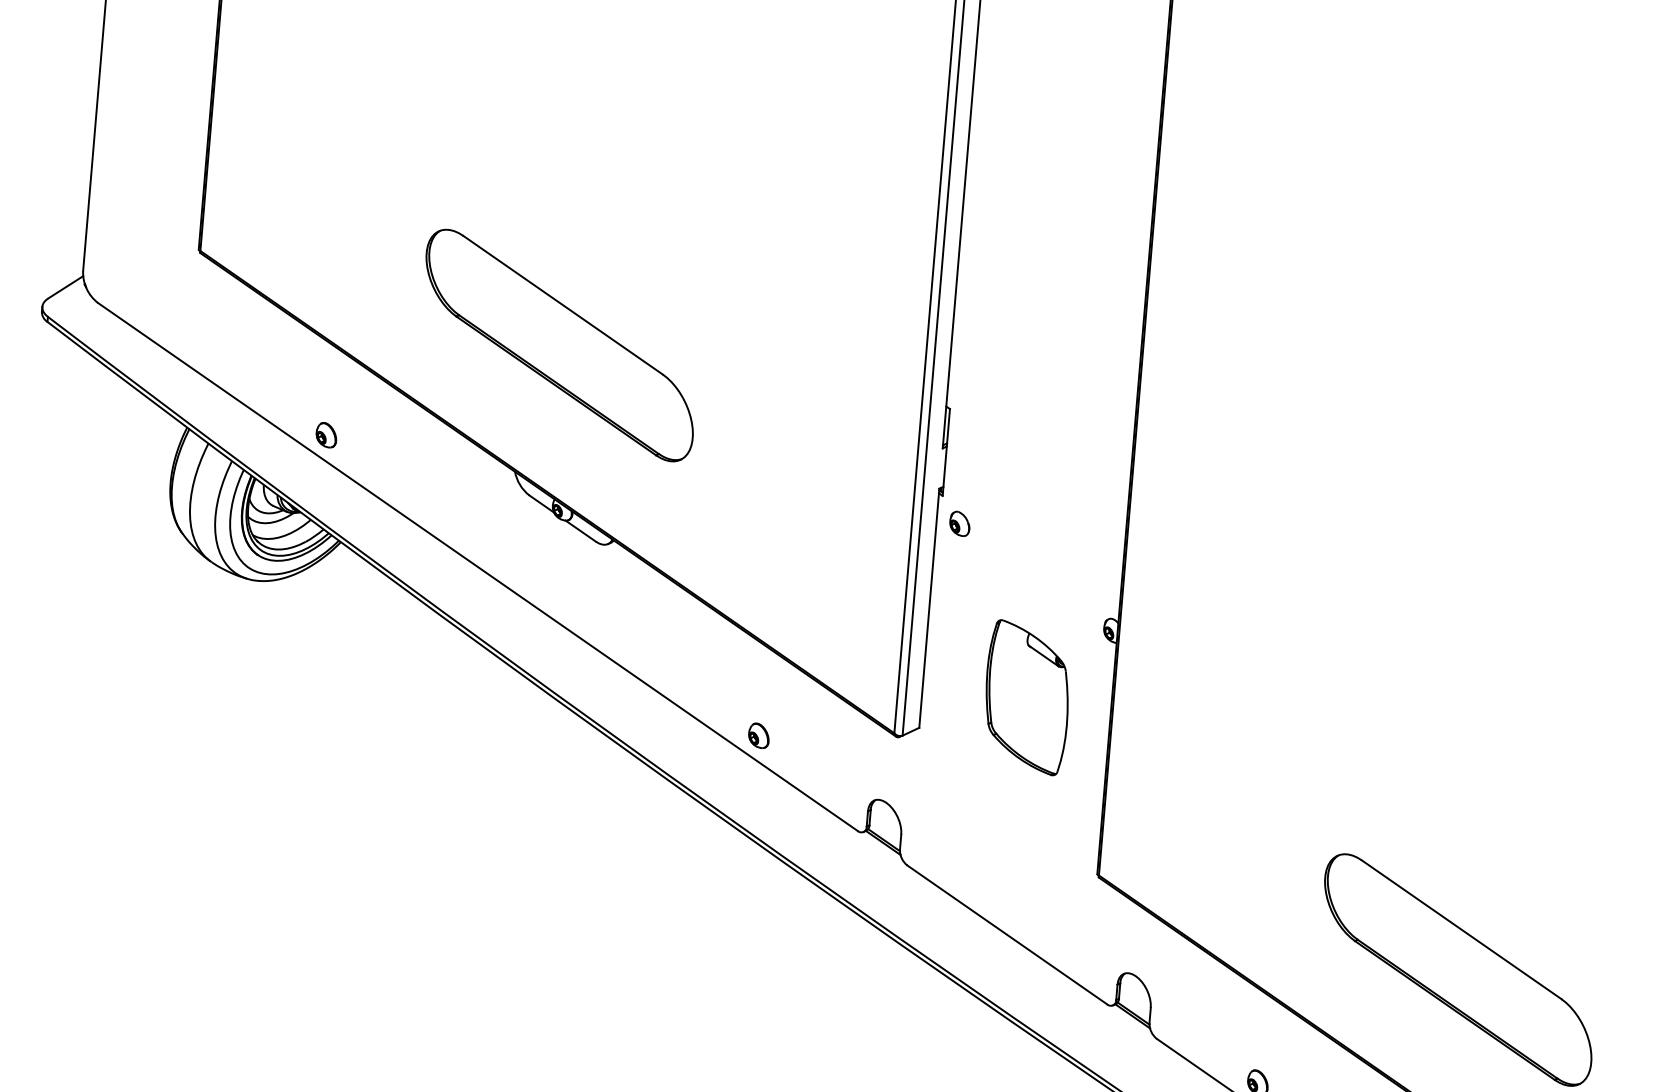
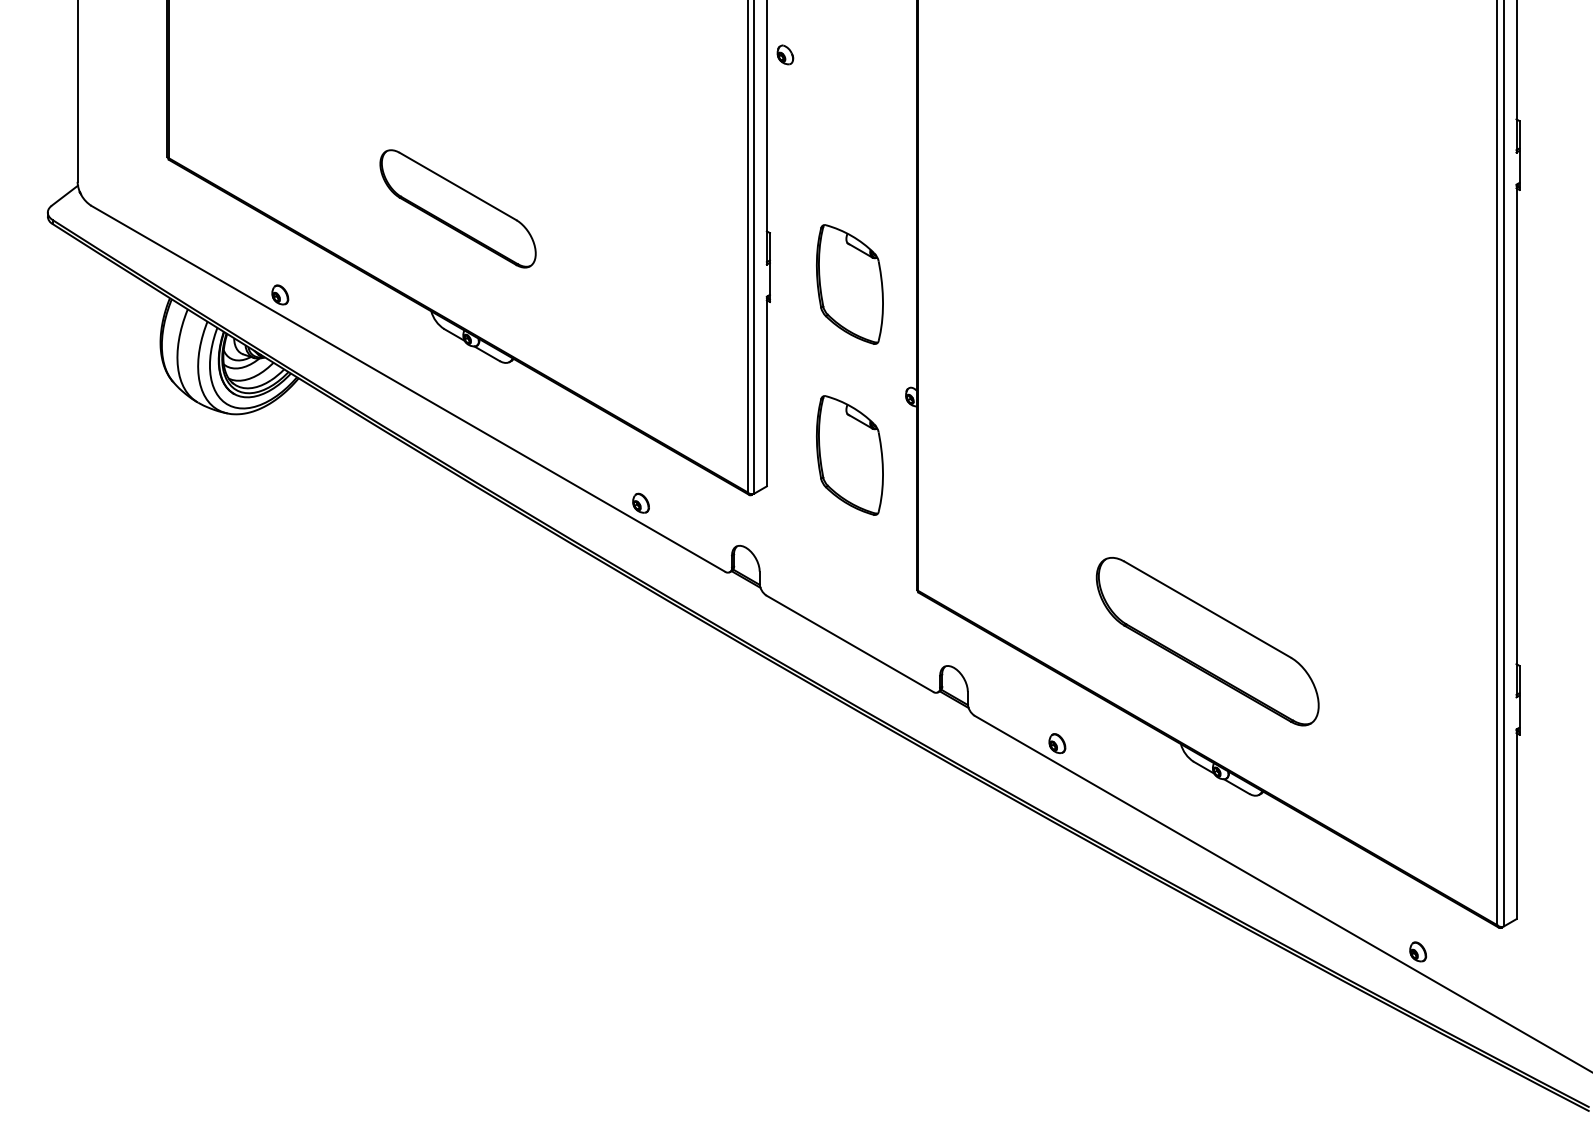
part: (558, 345) -> (457, 208), size x0.7
part: (1044, 482) -> (849, 284), added
part: (960, 523) -> (785, 54), moved

